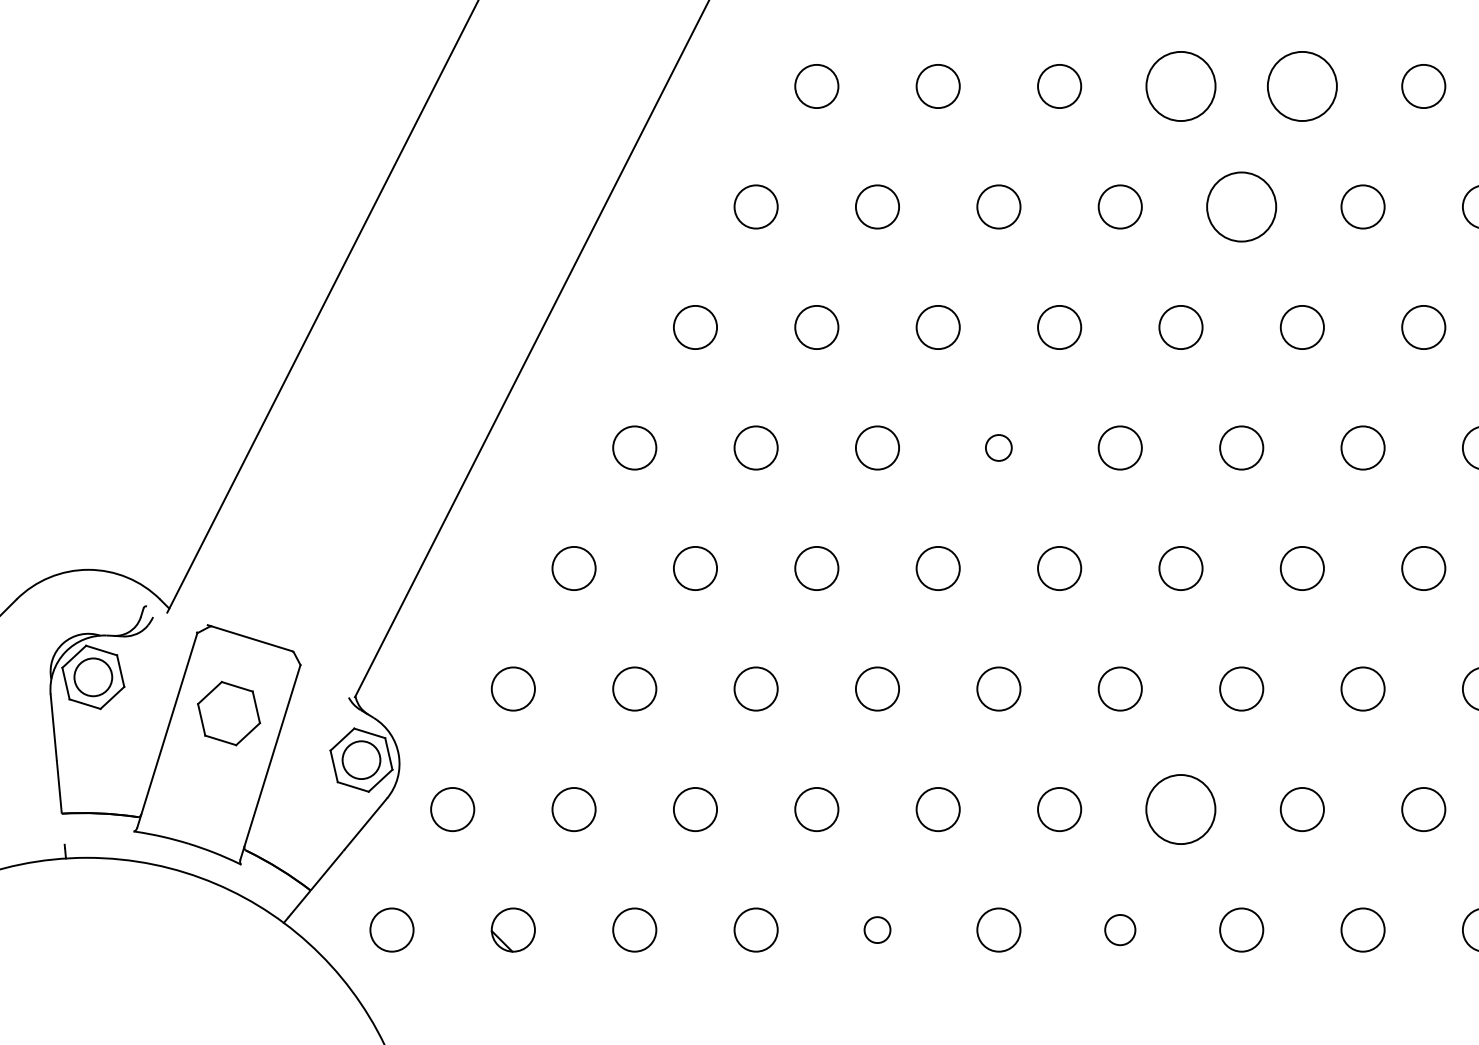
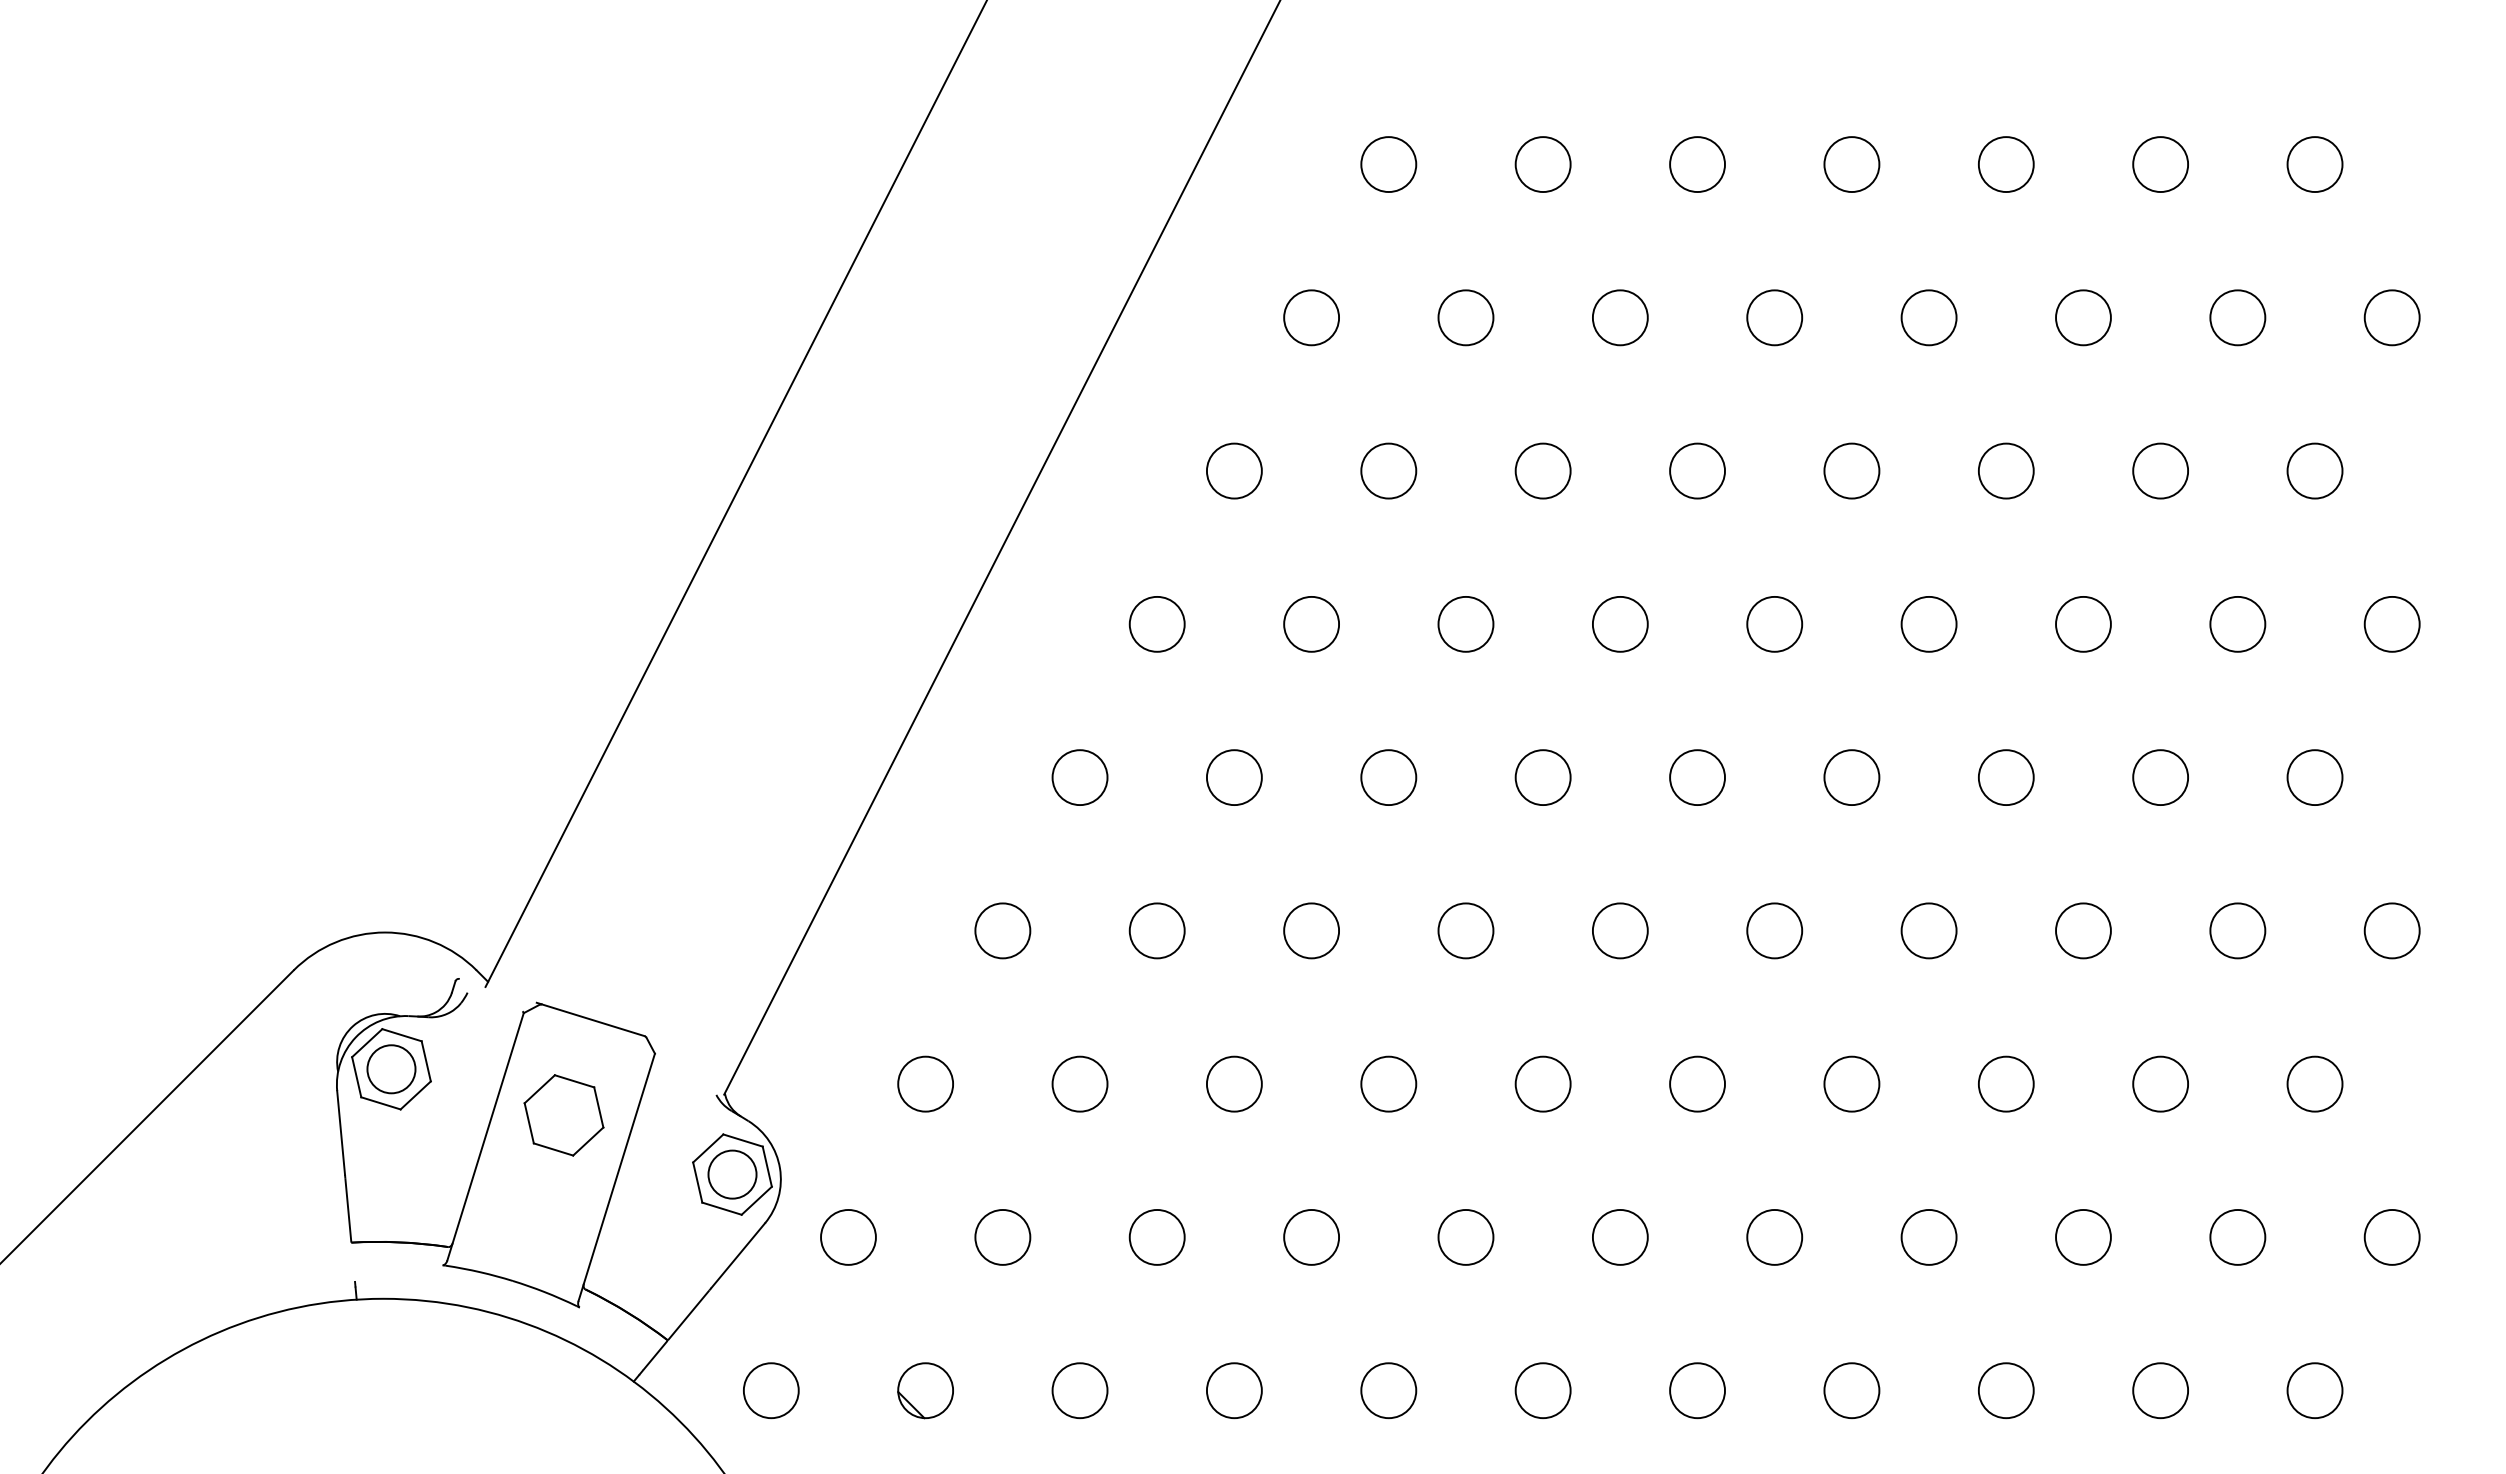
circle: (1180, 86) -> (1774, 317), size x0.62
circle: (1301, 86) -> (1928, 317), size x0.62
circle: (1241, 206) -> (1851, 470), size x0.62
circle: (998, 447) -> (1542, 777), size x1.67
circle: (1180, 809) -> (1774, 1237), size x0.62
circle: (877, 929) -> (1388, 1390), size x1.67
circle: (1120, 929) -> (1697, 1390), size x1.43

